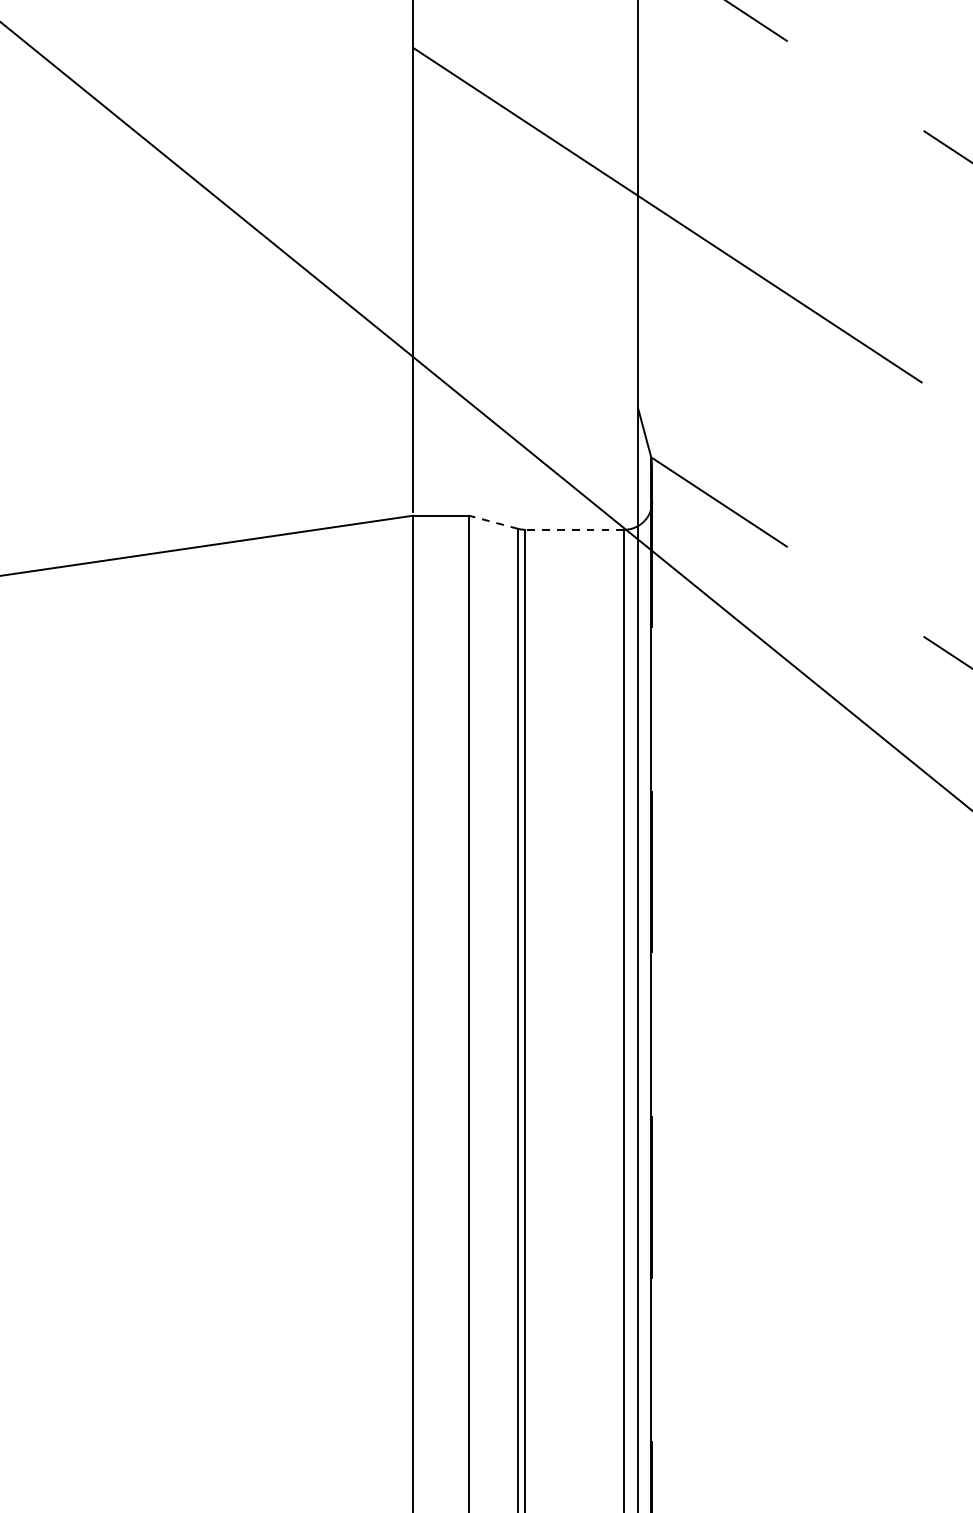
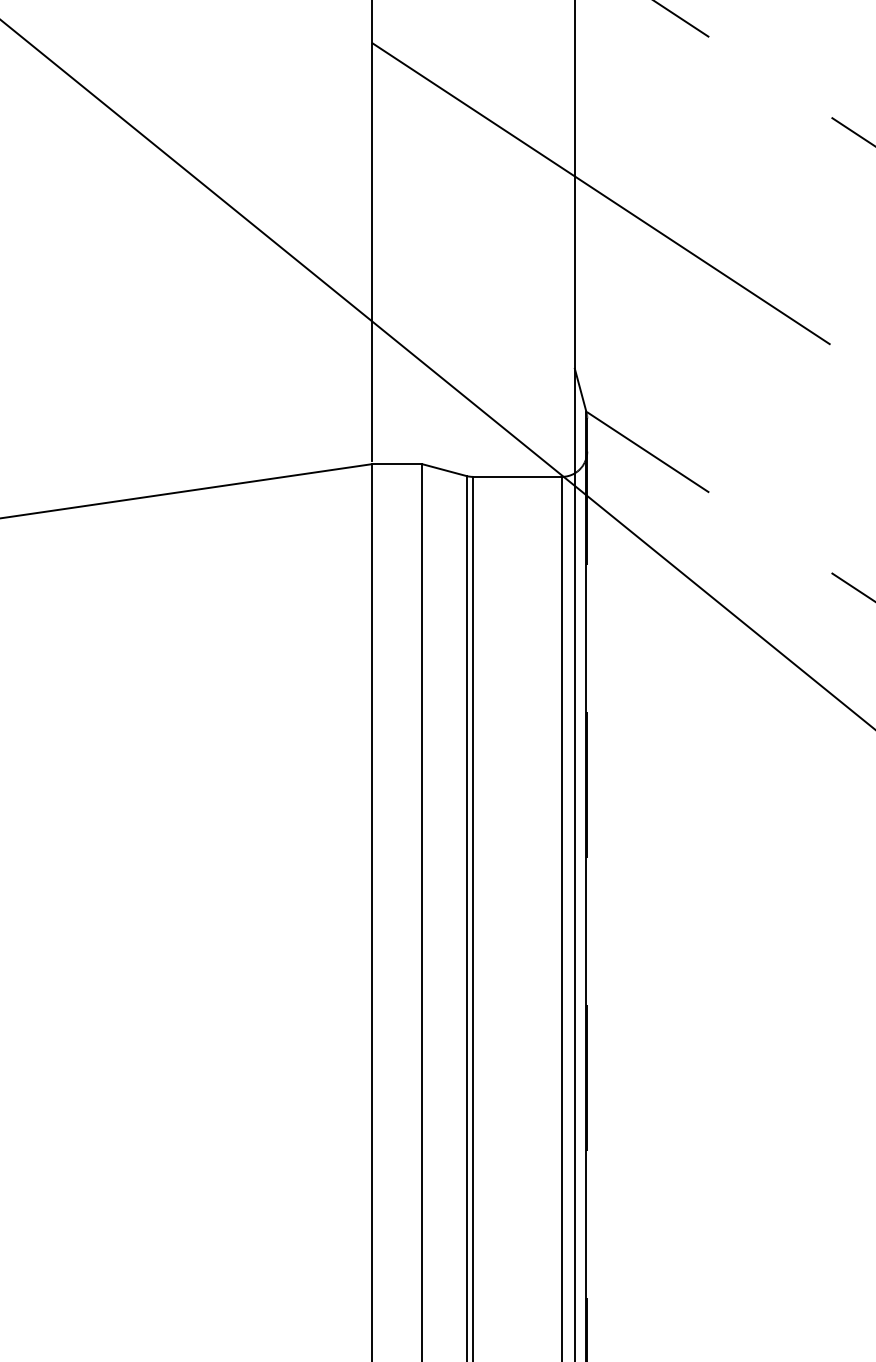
line: (493, 522) -> (444, 470), dashed -> solid
line: (573, 529) -> (516, 476), dashed -> solid

